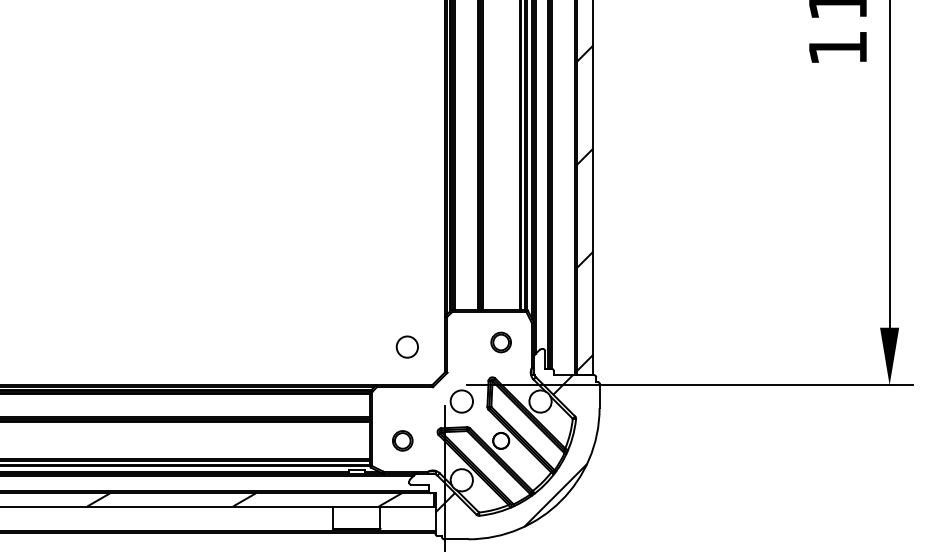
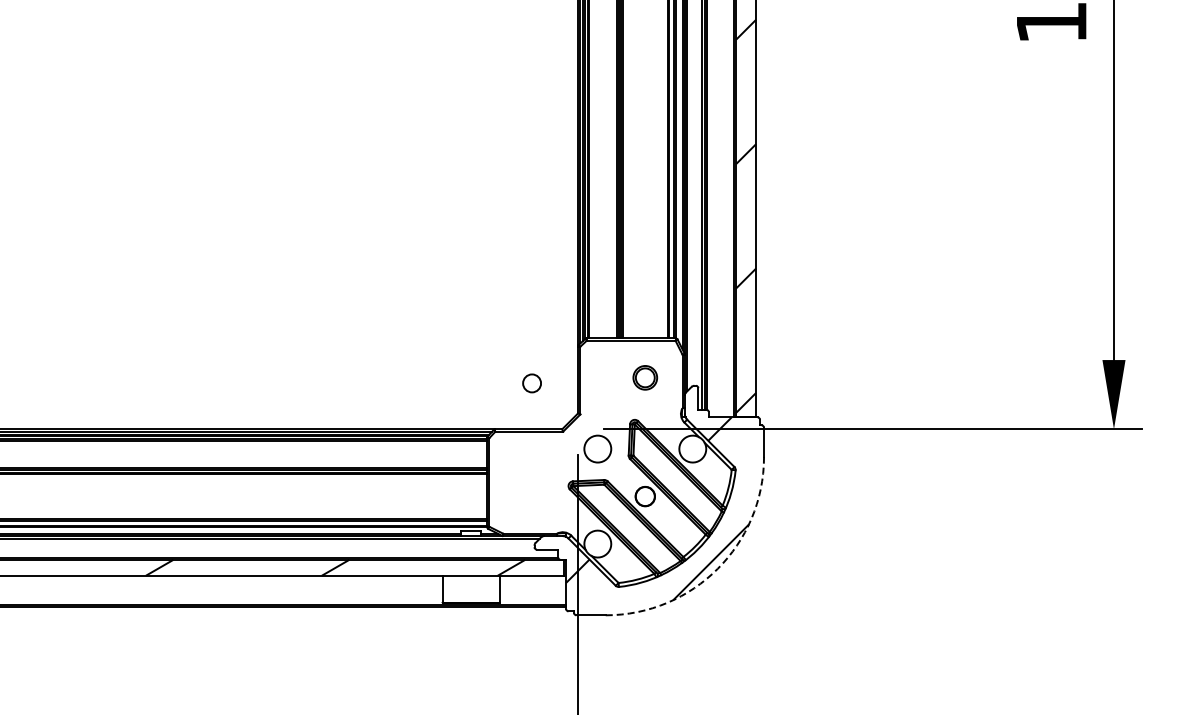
circle: (406, 347) -> (531, 383), size x0.7
part: (402, 440) -> (526, 496), removed
arc: (561, 500) -> (717, 568), solid -> dashed

